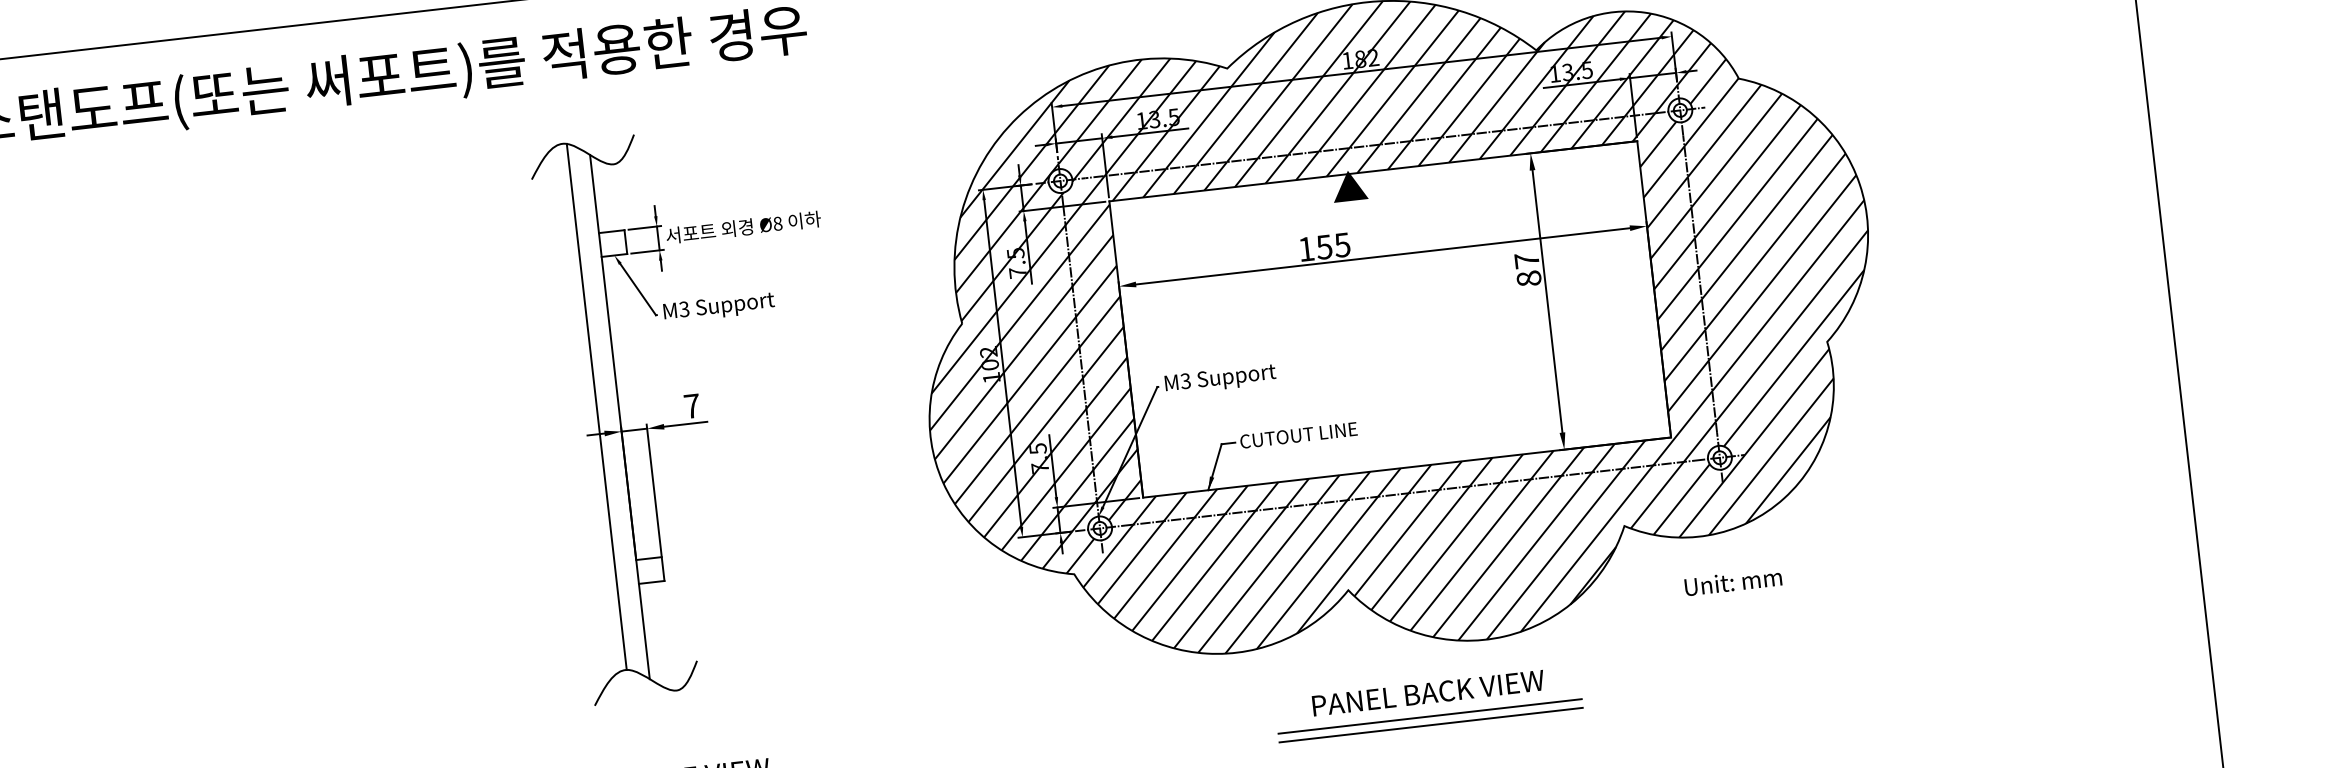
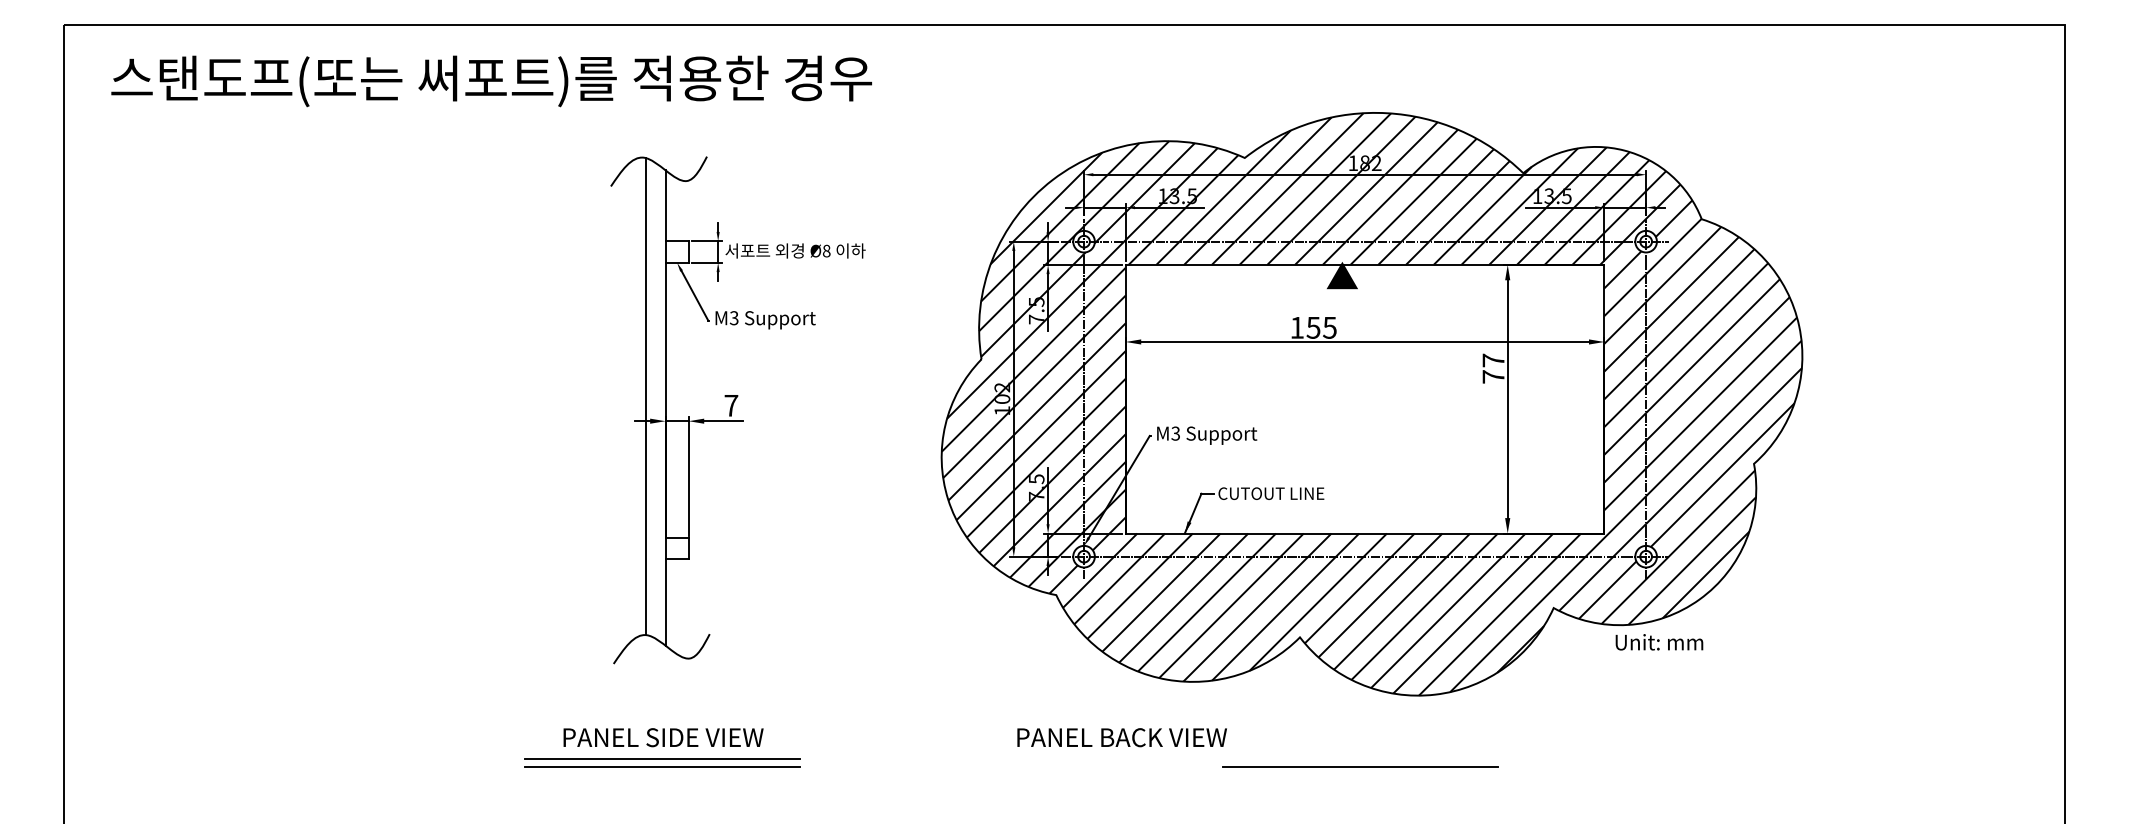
text: (1528, 278) -> (1493, 376), 87 -> 77
text: (1733, 582) -> (1659, 642), moved
text: (1427, 693) -> (1121, 737), moved
line: (1429, 716) -> (1359, 758), removed

